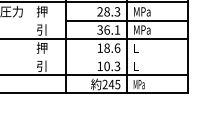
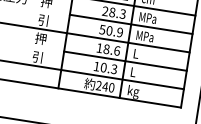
text: (108, 29) -> (111, 30), 36.1 -> 50.9
line: (126, 56) -> (124, 60), added
text: (117, 84) -> (111, 87), 245 -> 240
text: (138, 85) -> (132, 91), MPa -> kg

